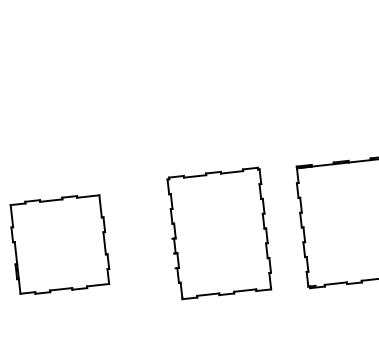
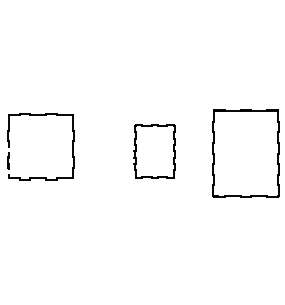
part: (219, 233) -> (154, 151), size x0.6
line: (17, 268) -> (9, 160), solid -> dashed

